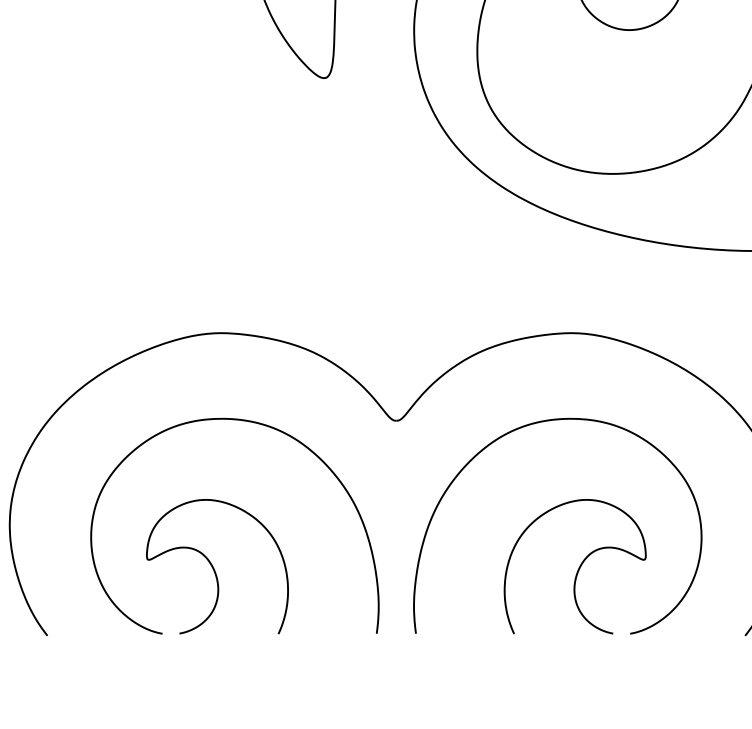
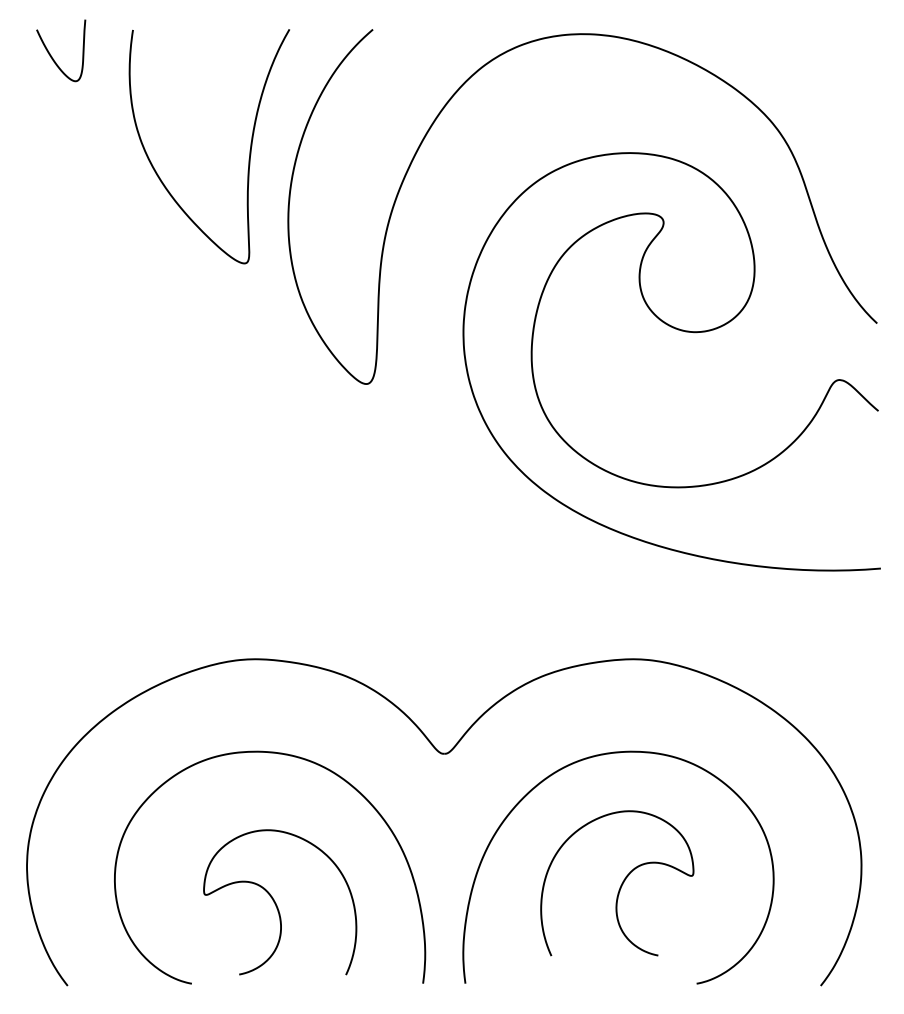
curve: (214, 567) -> (276, 903), moved
curve: (578, 568) -> (620, 885), moved

